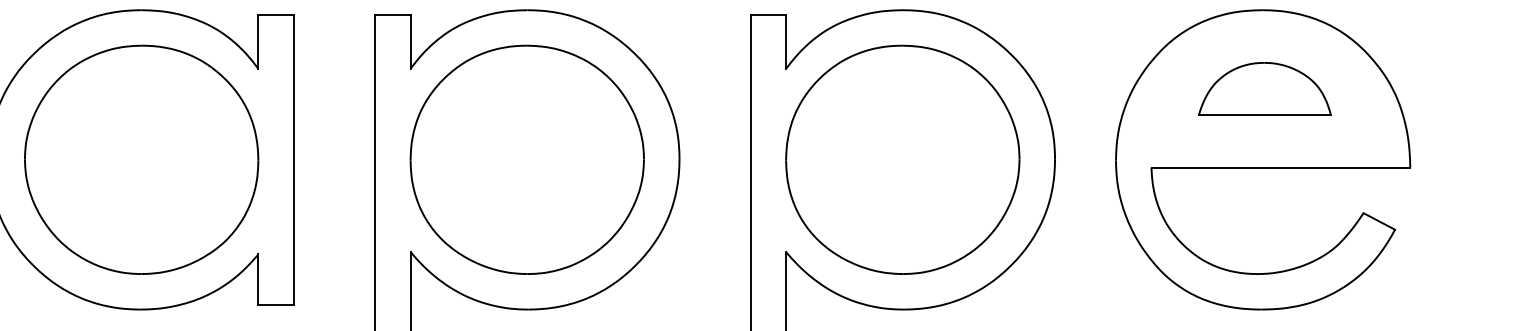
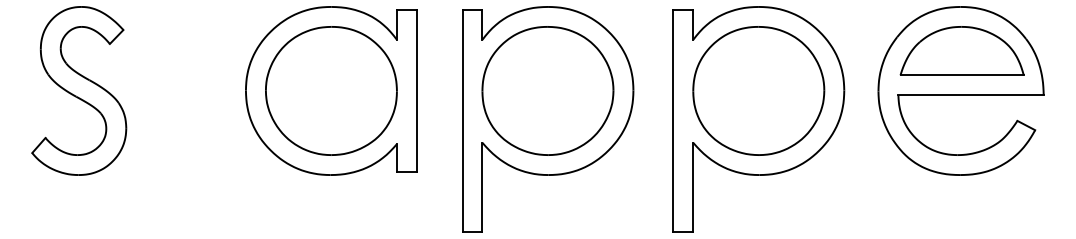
part: (1263, 87) -> (961, 50), size x1.67

